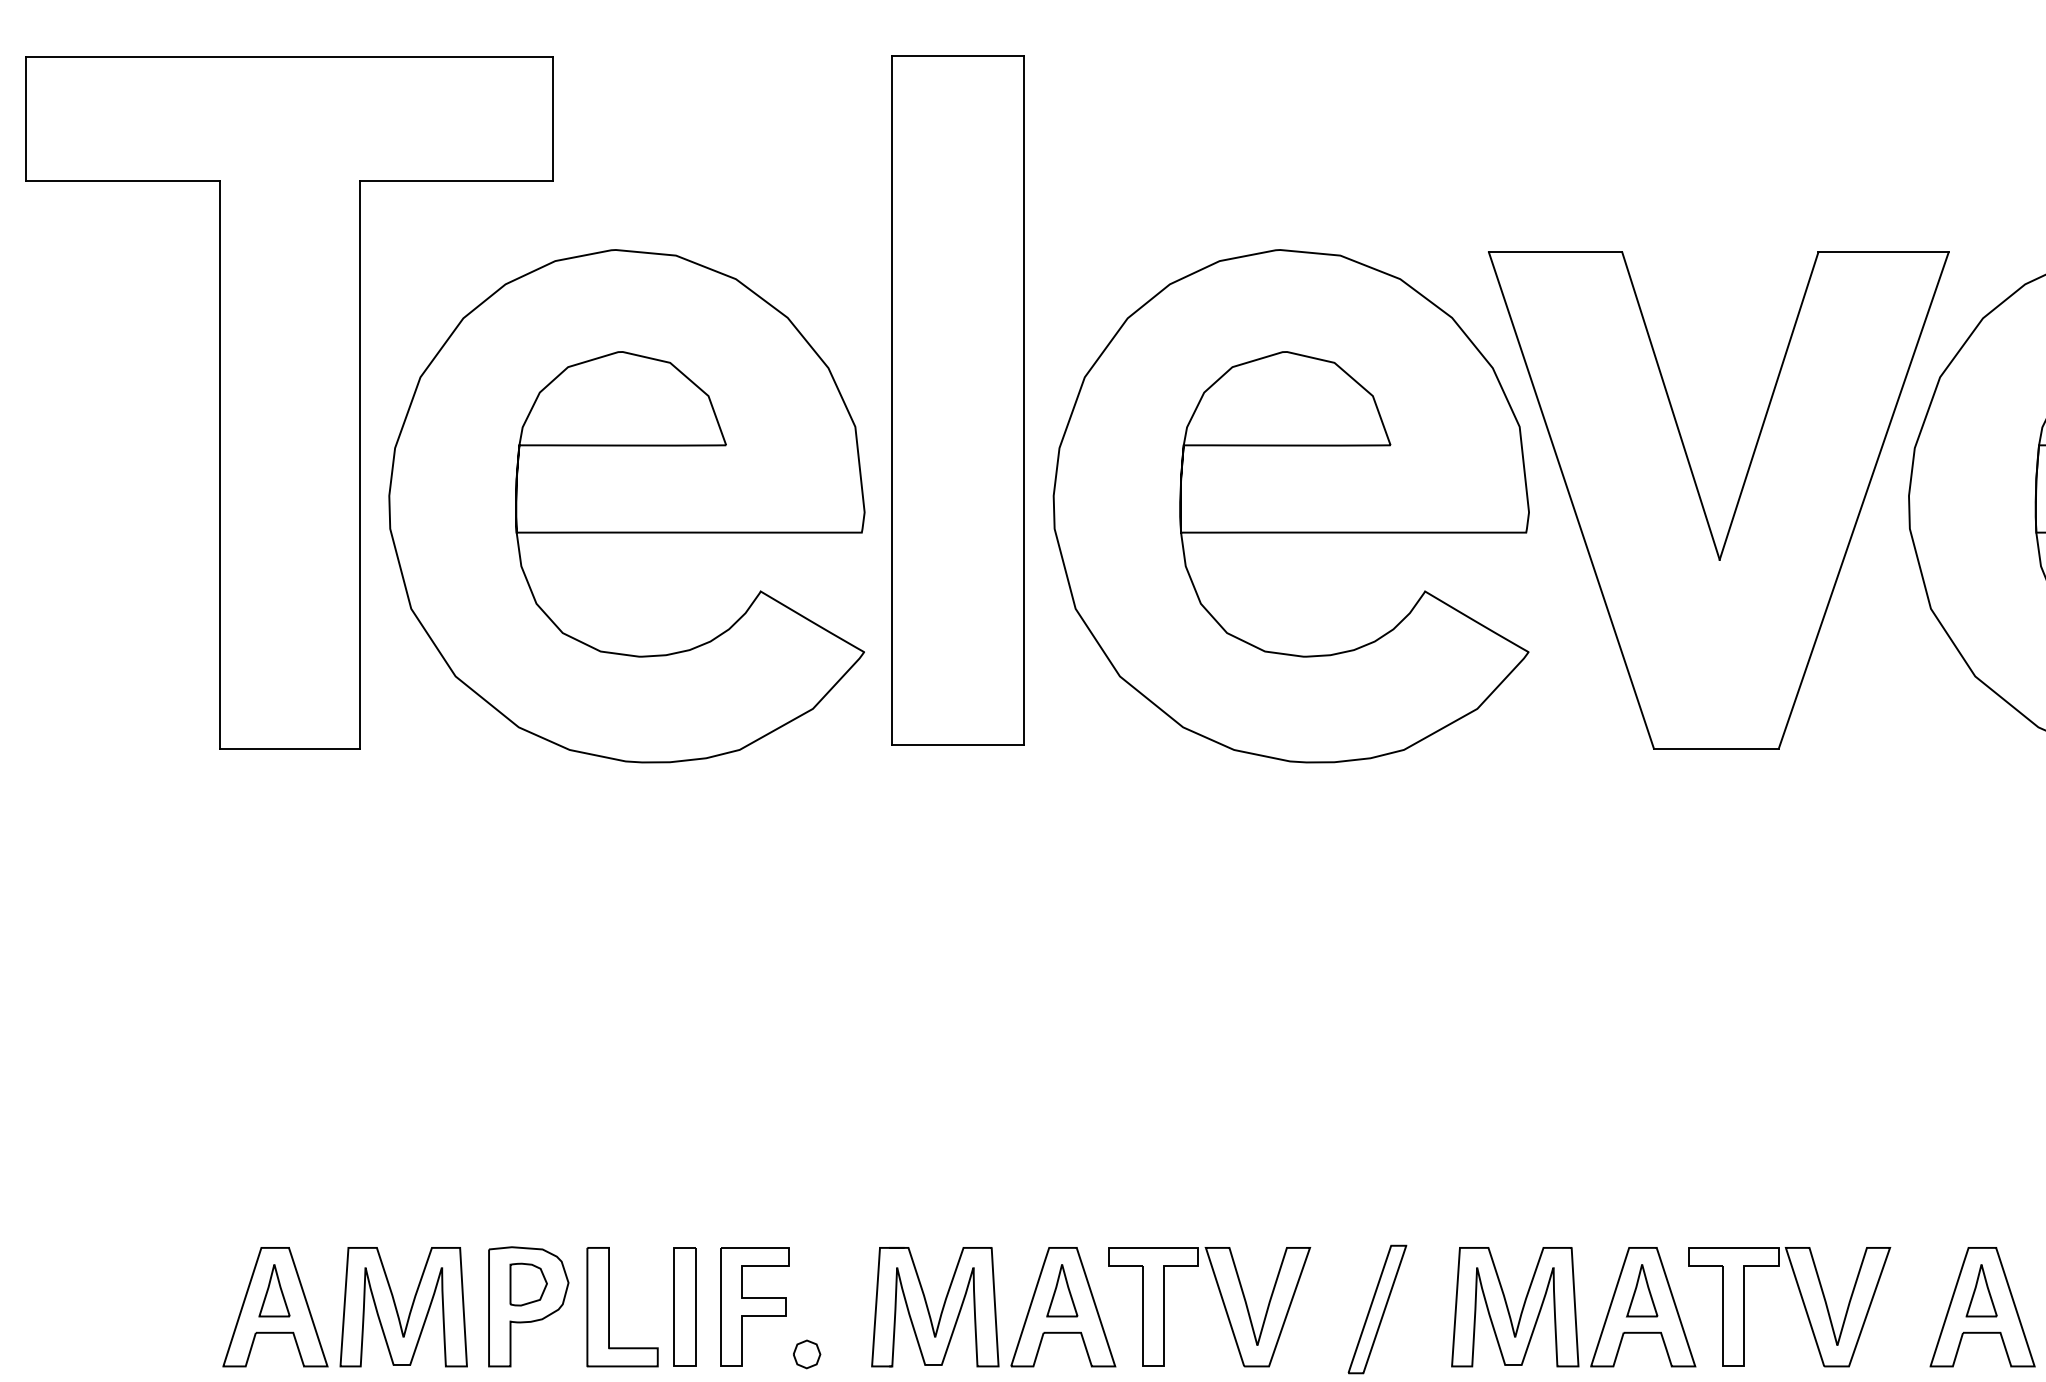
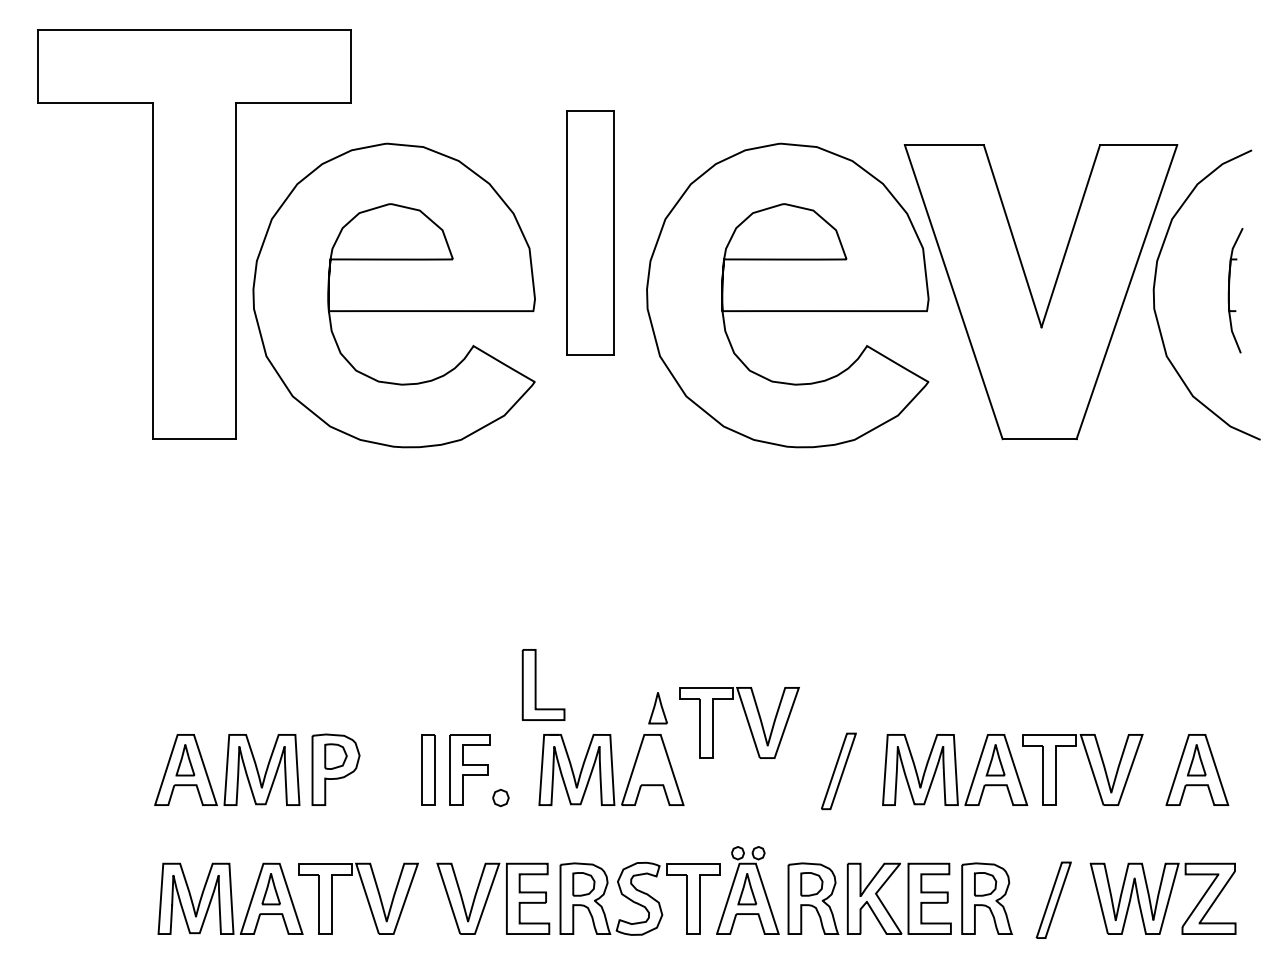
part: (956, 399) -> (589, 232), size x0.6
part: (1061, 1291) -> (657, 708), moved
part: (1221, 1302) -> (746, 720), moved
part: (610, 1306) -> (536, 684), moved

